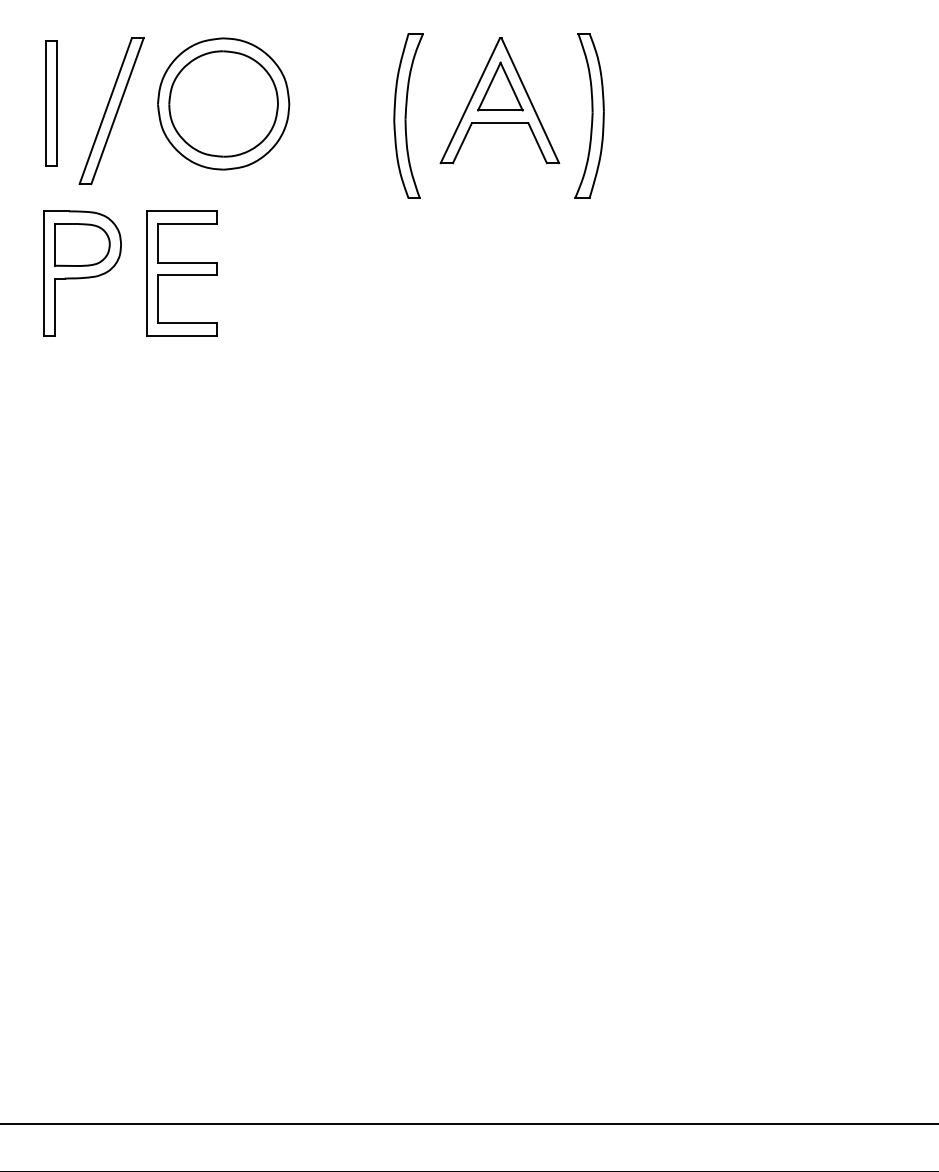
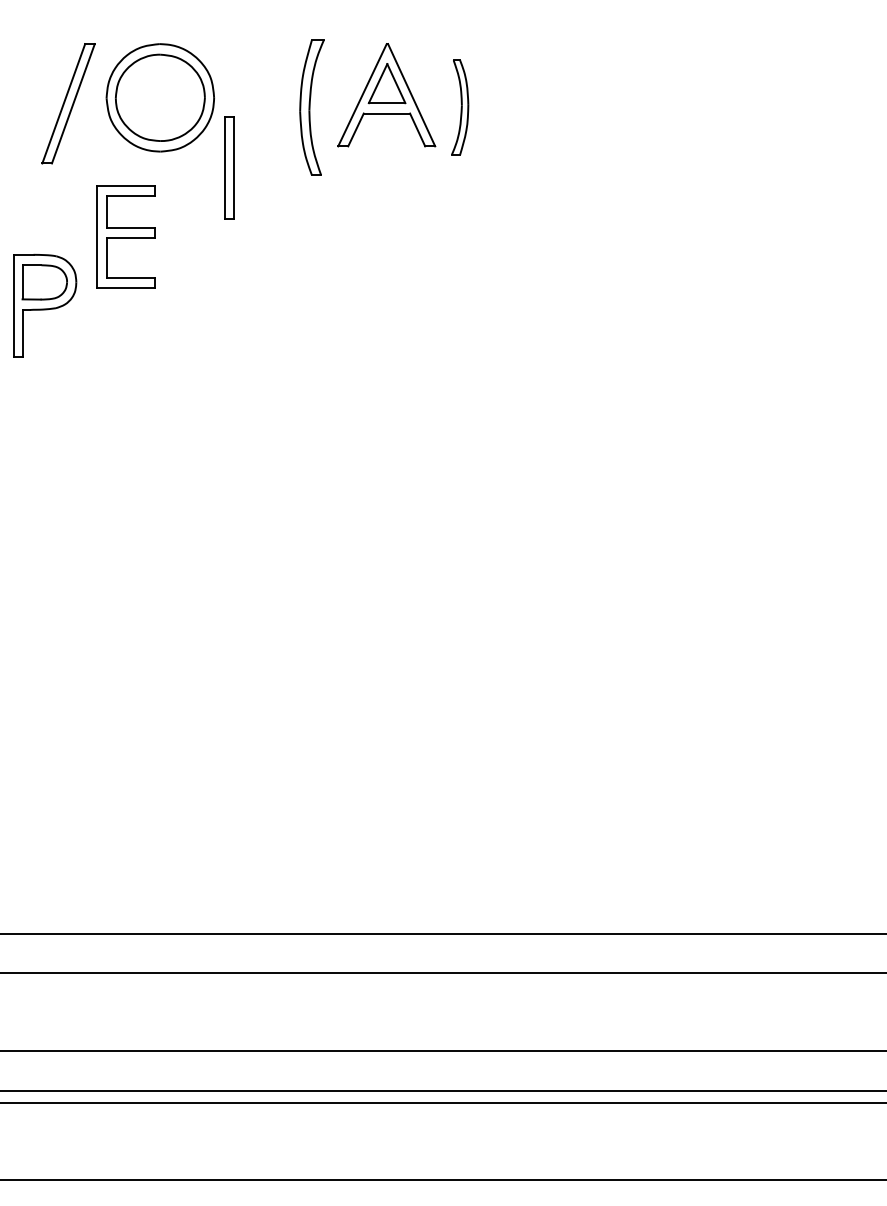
part: (51, 103) -> (229, 167), moved
part: (588, 115) -> (459, 107), size x0.7
part: (83, 273) -> (45, 305), moved

